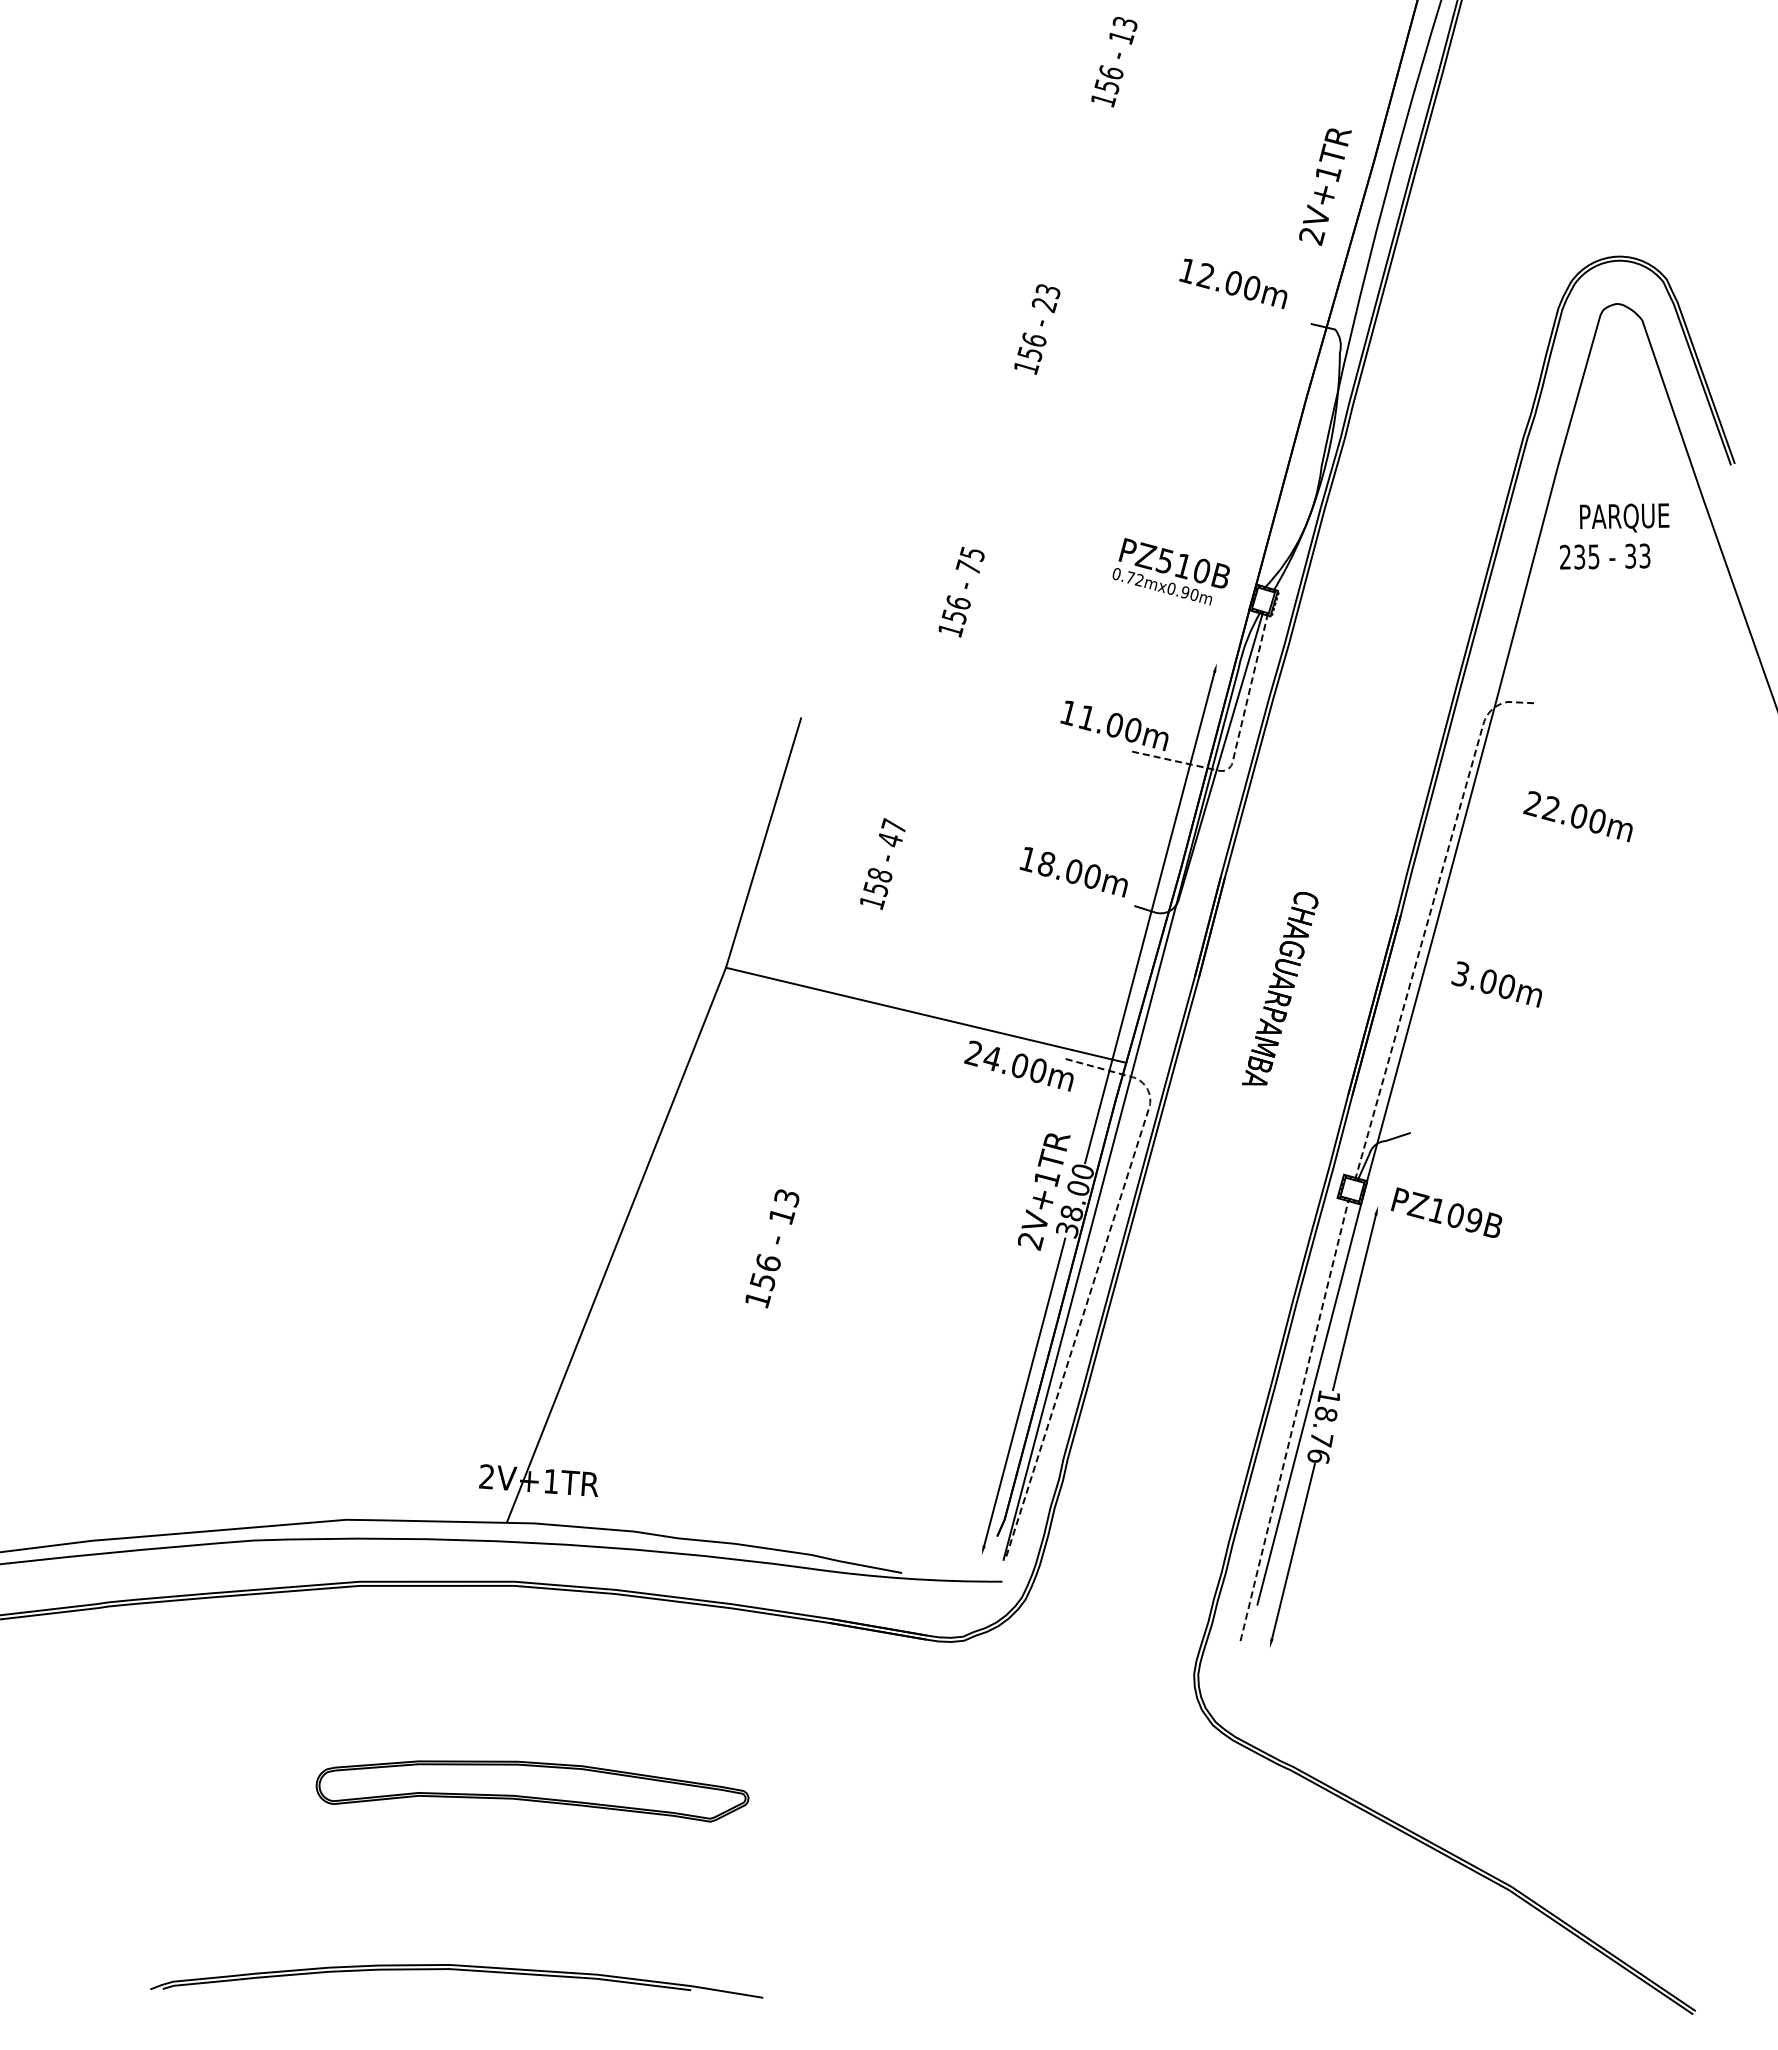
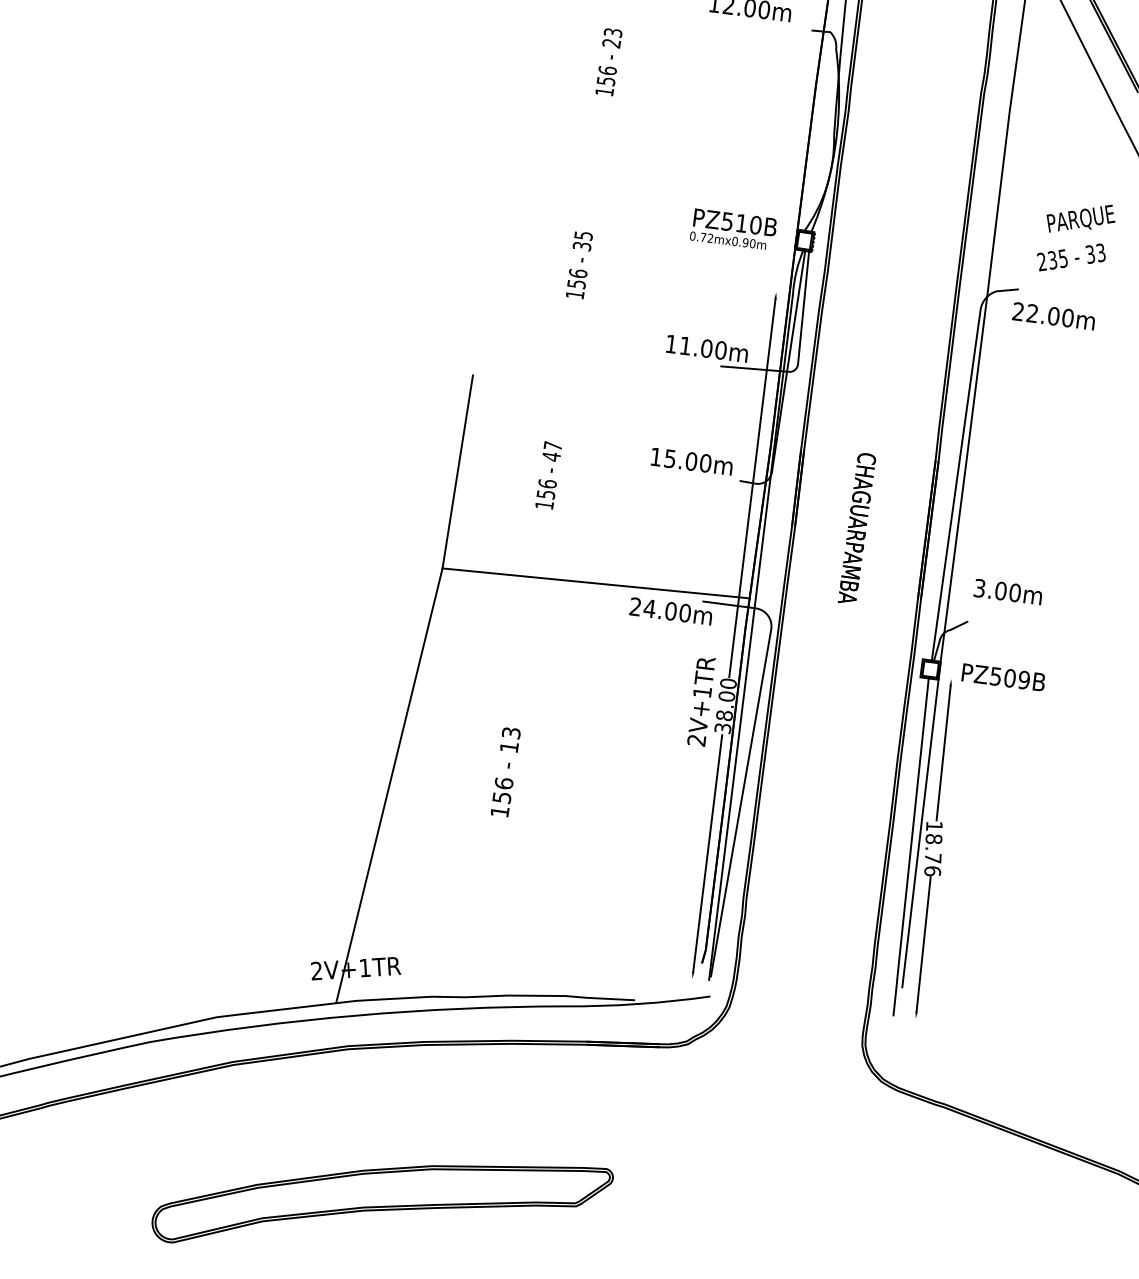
text: (1624, 517) -> (1080, 219), moved
text: (1605, 556) -> (1071, 257), moved
text: (967, 567) -> (581, 246), 75 -> 35
line: (1235, 749) -> (798, 354), dashed -> solid
text: (1577, 816) -> (1052, 316), moved
text: (1045, 863) -> (669, 458), 18.00m -> 15.00m
text: (879, 874) -> (547, 483), 158 -> 156
line: (1429, 914) -> (959, 457), dashed -> solid
text: (1496, 984) -> (1007, 592), moved
text: (1436, 1210) -> (995, 676), PZ109B -> PZ509B
line: (1096, 1273) -> (748, 757), dashed -> solid
line: (1293, 1422) -> (910, 848), dashed -> solid
part: (532, 1791) -> (382, 1200), size x1.43

